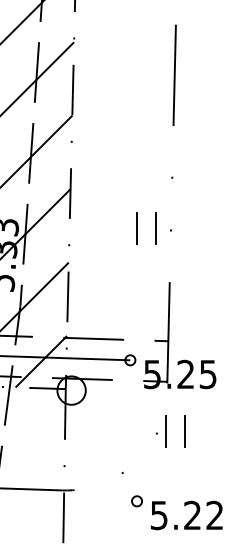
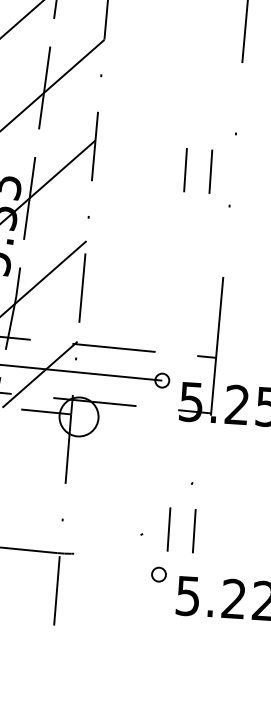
part: (137, 228) -> (185, 170), moved
part: (166, 431) -> (169, 530), moved

